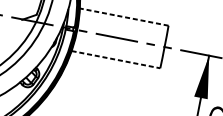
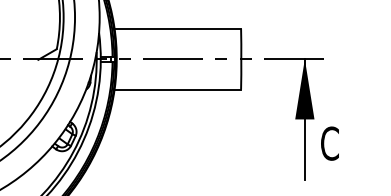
line: (124, 16) -> (177, 28), dashed -> solid
line: (116, 59) -> (178, 89), dashed -> solid

